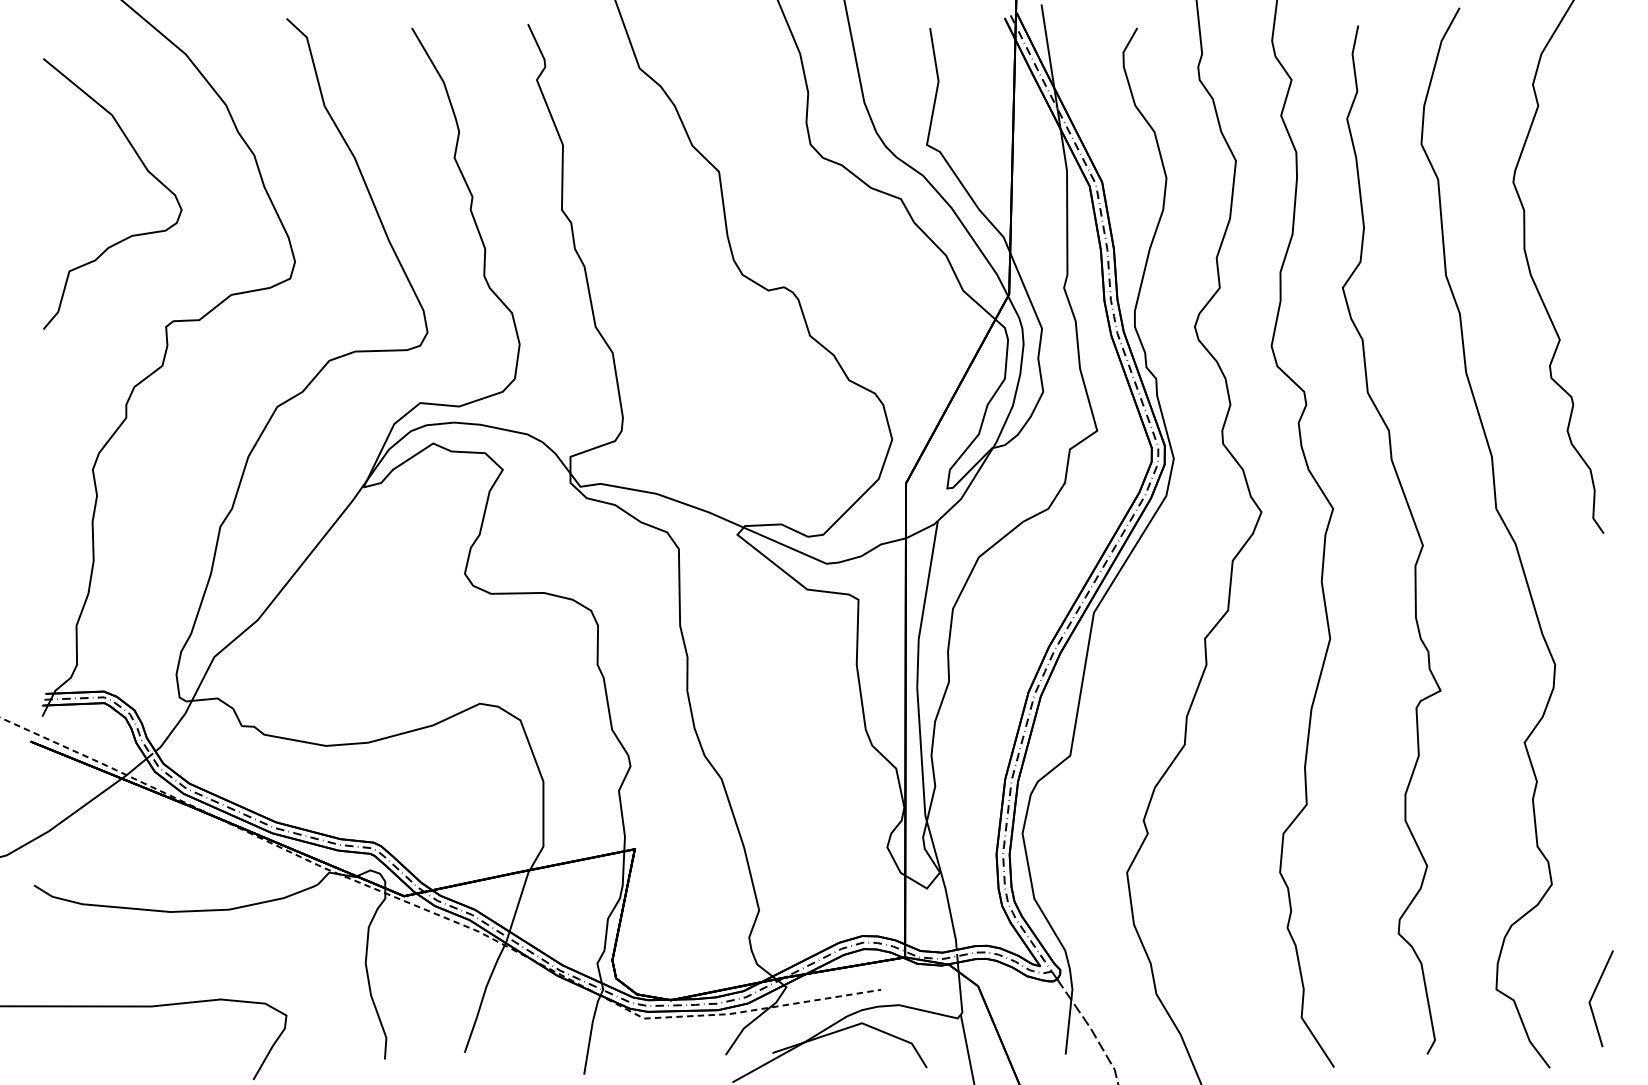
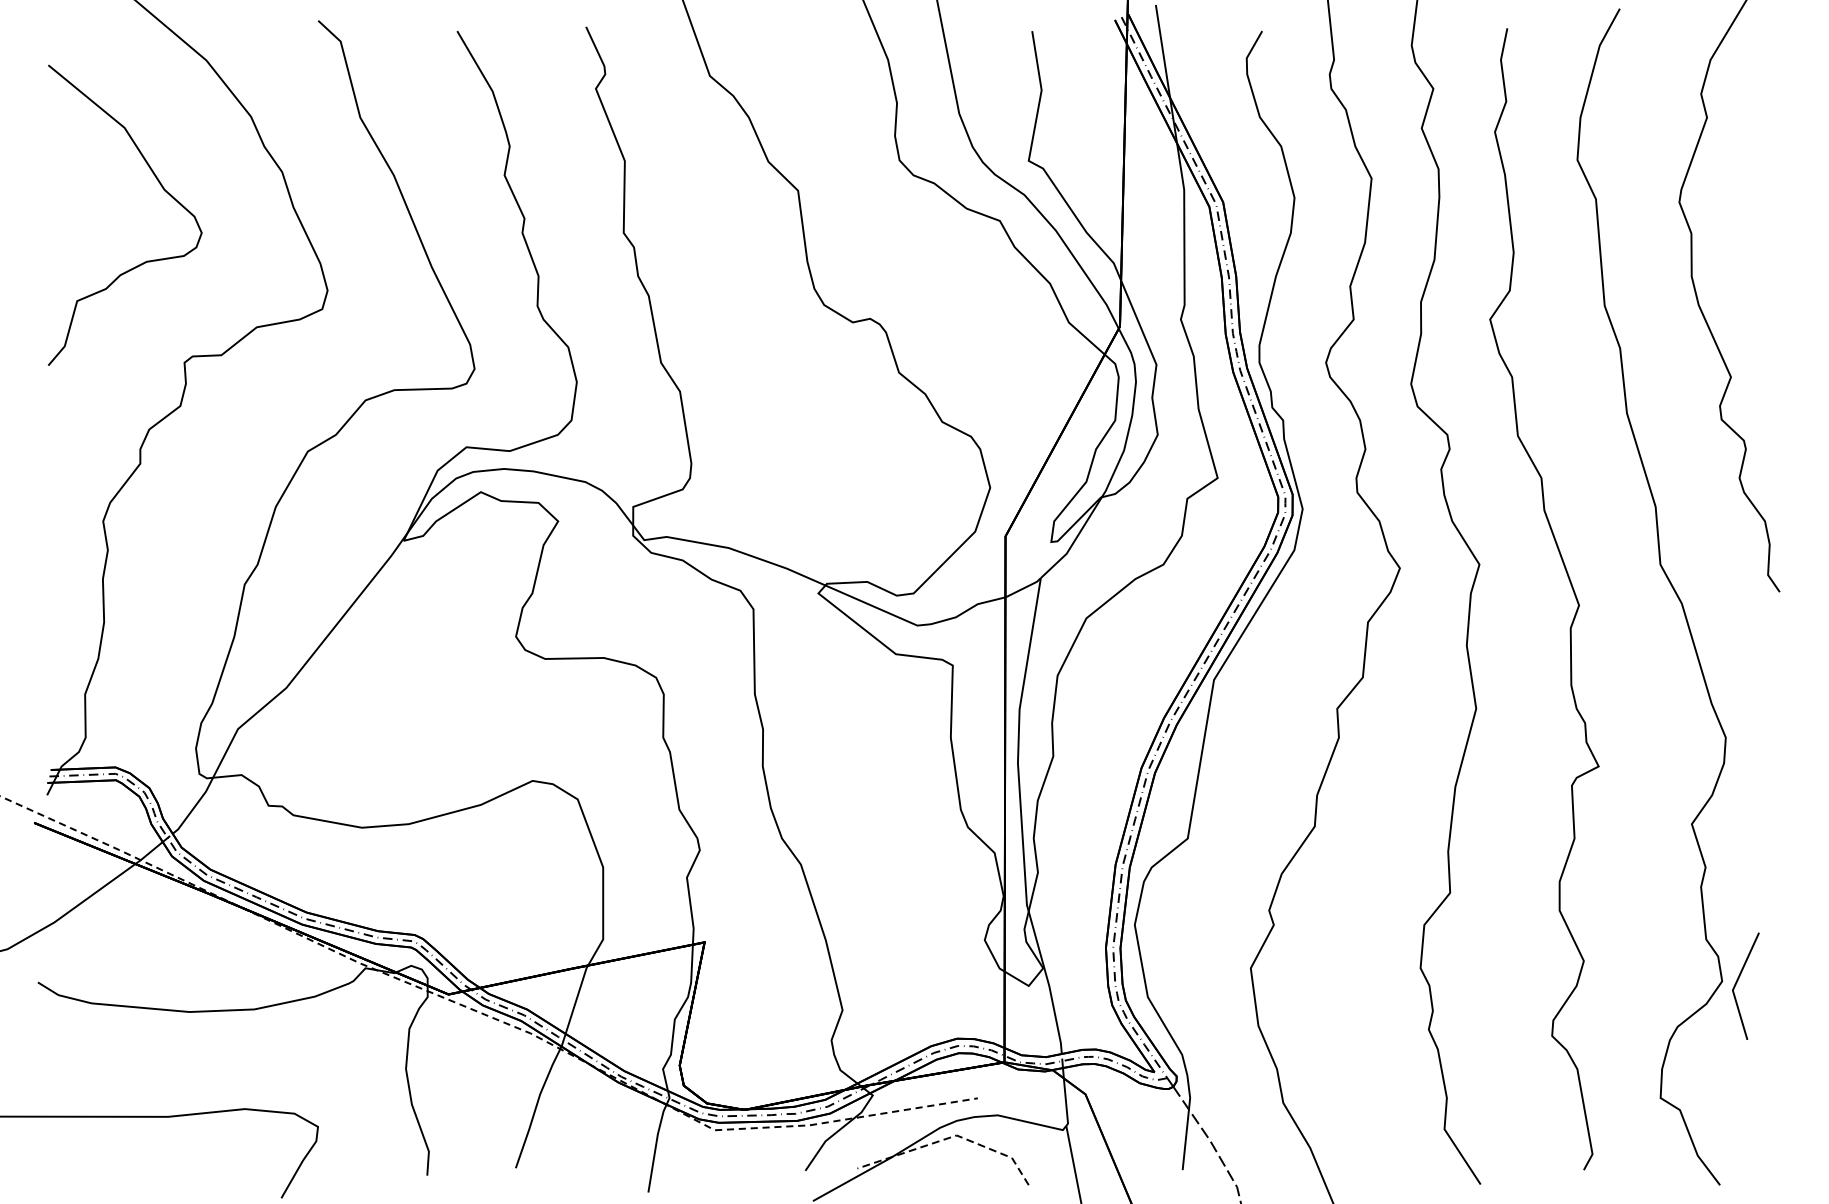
line: (1594, 994) -> (1738, 981), moved
line: (857, 1024) -> (951, 1136), solid -> dashed

